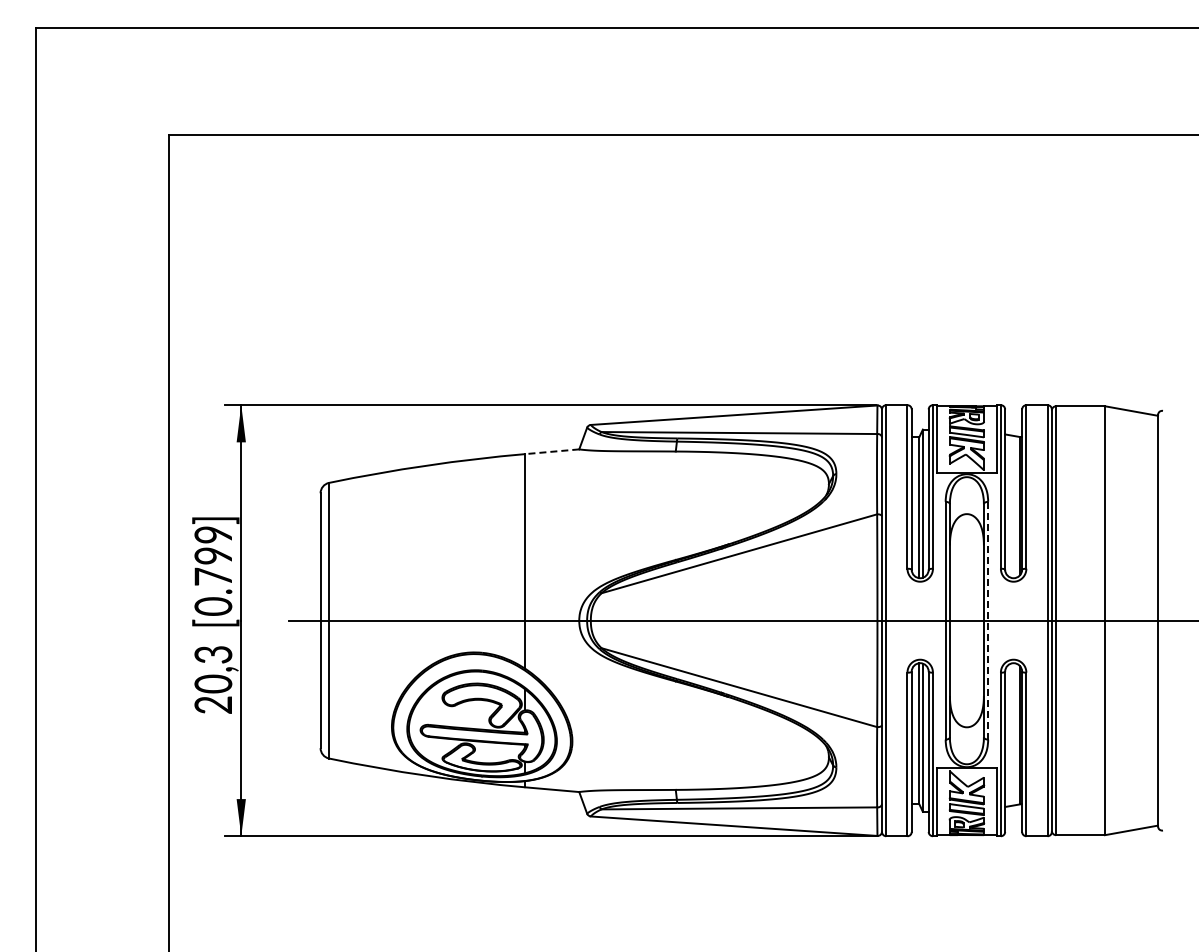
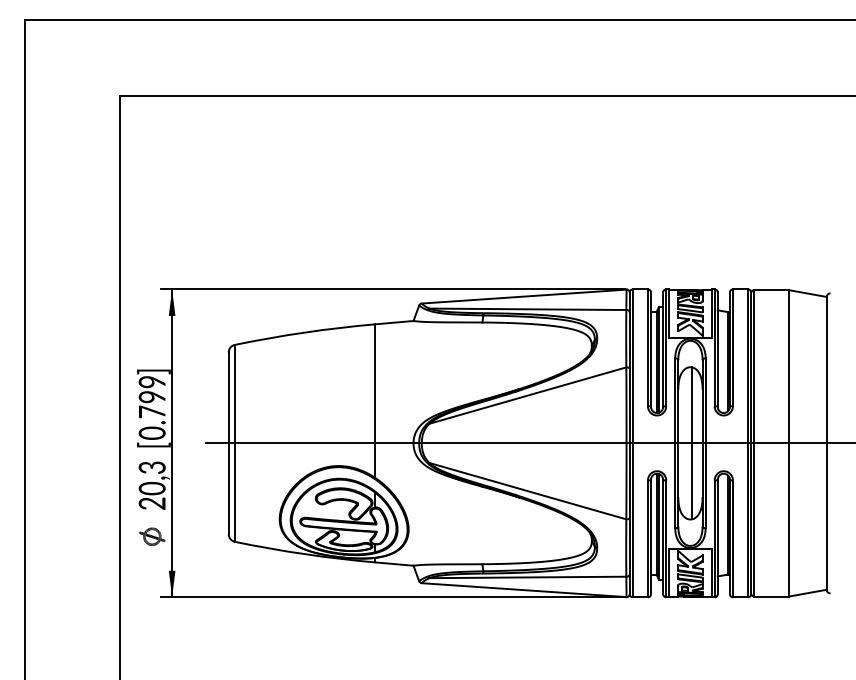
line: (551, 451) -> (393, 322), dashed -> solid
line: (968, 620) -> (691, 443), added
line: (988, 620) -> (705, 443), dashed -> solid
part: (213, 751) -> (152, 536), added

